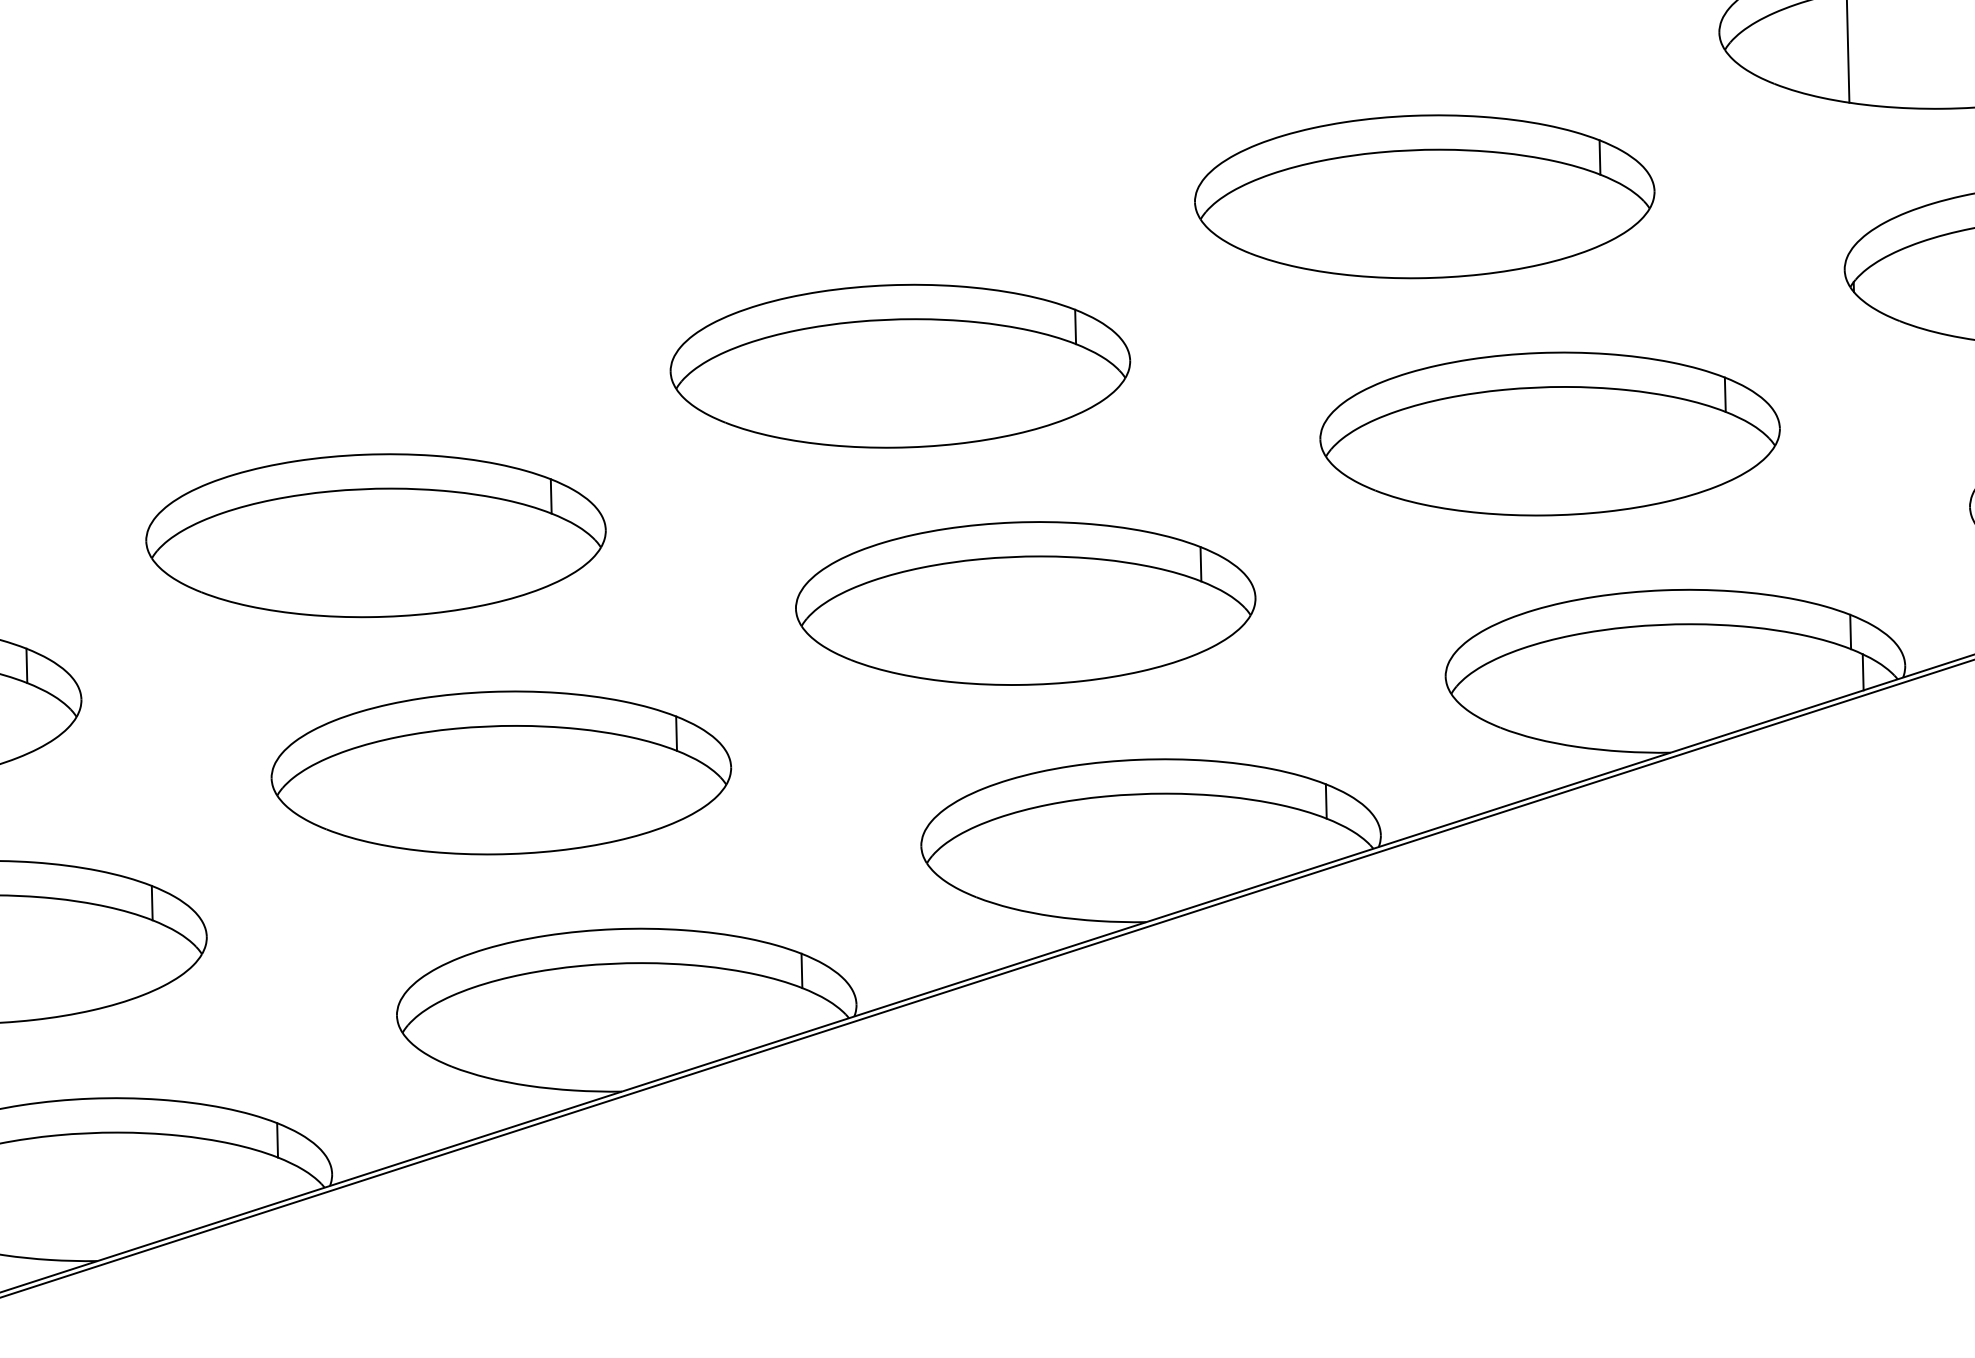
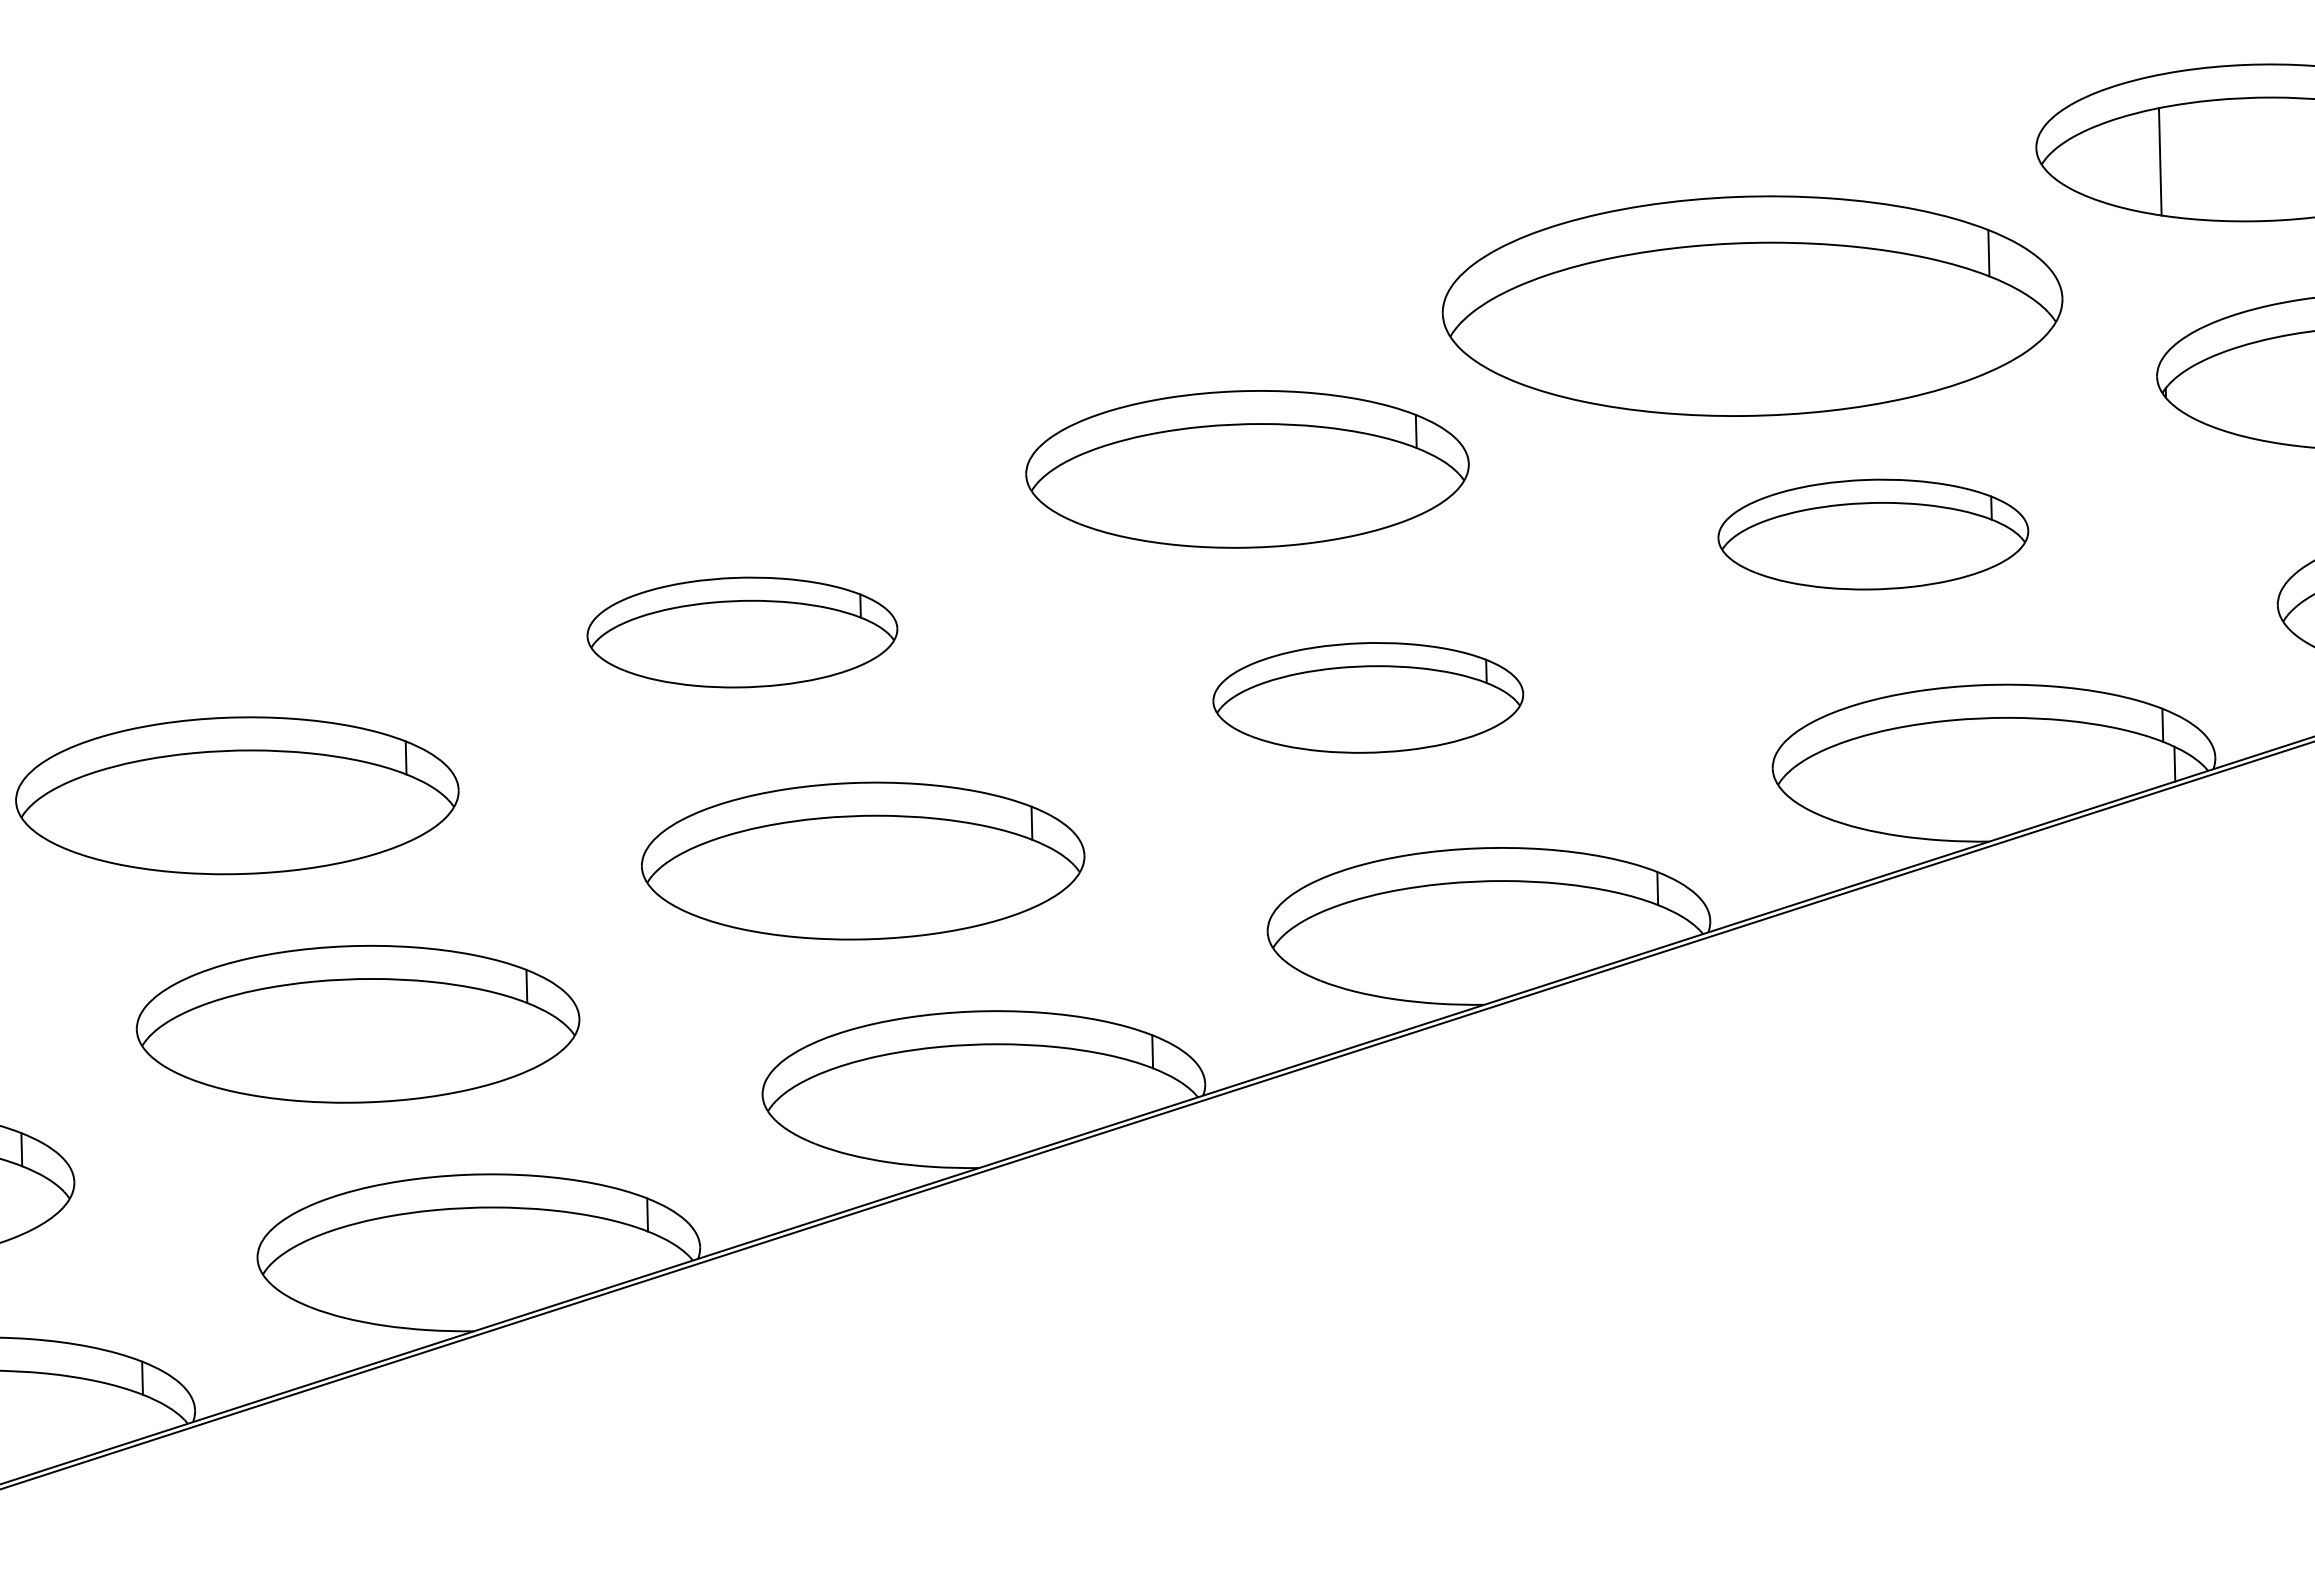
part: (1424, 196) -> (1752, 305), size x1.4
part: (1550, 433) -> (1873, 534), size x0.7
part: (376, 535) -> (742, 632), size x0.7
part: (1026, 603) -> (1368, 697), size x0.7

